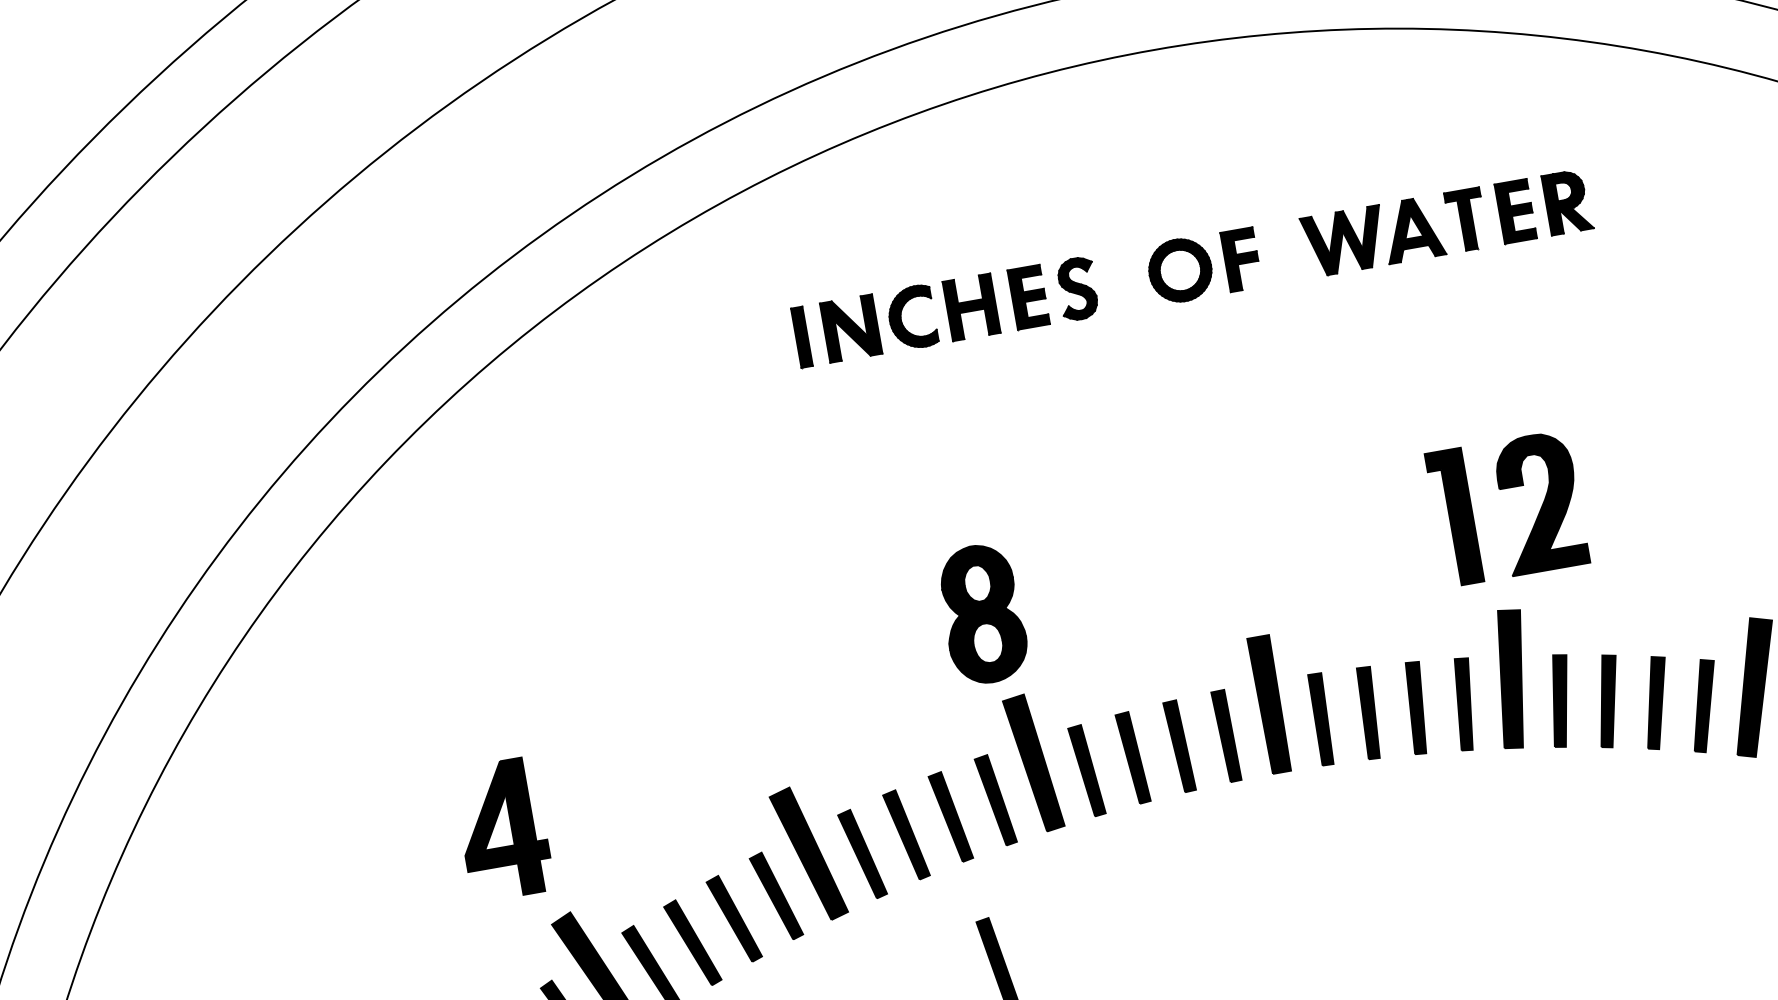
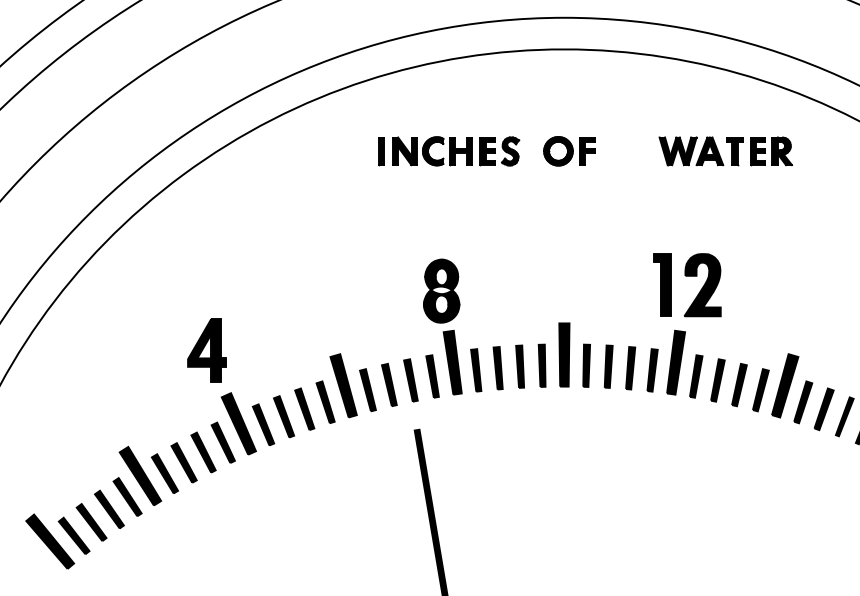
part: (1446, 224) -> (725, 151), moved
fill: (982, 612) -> (441, 290), removed

